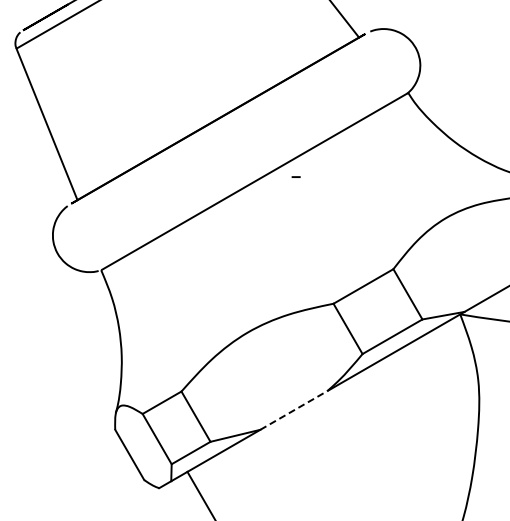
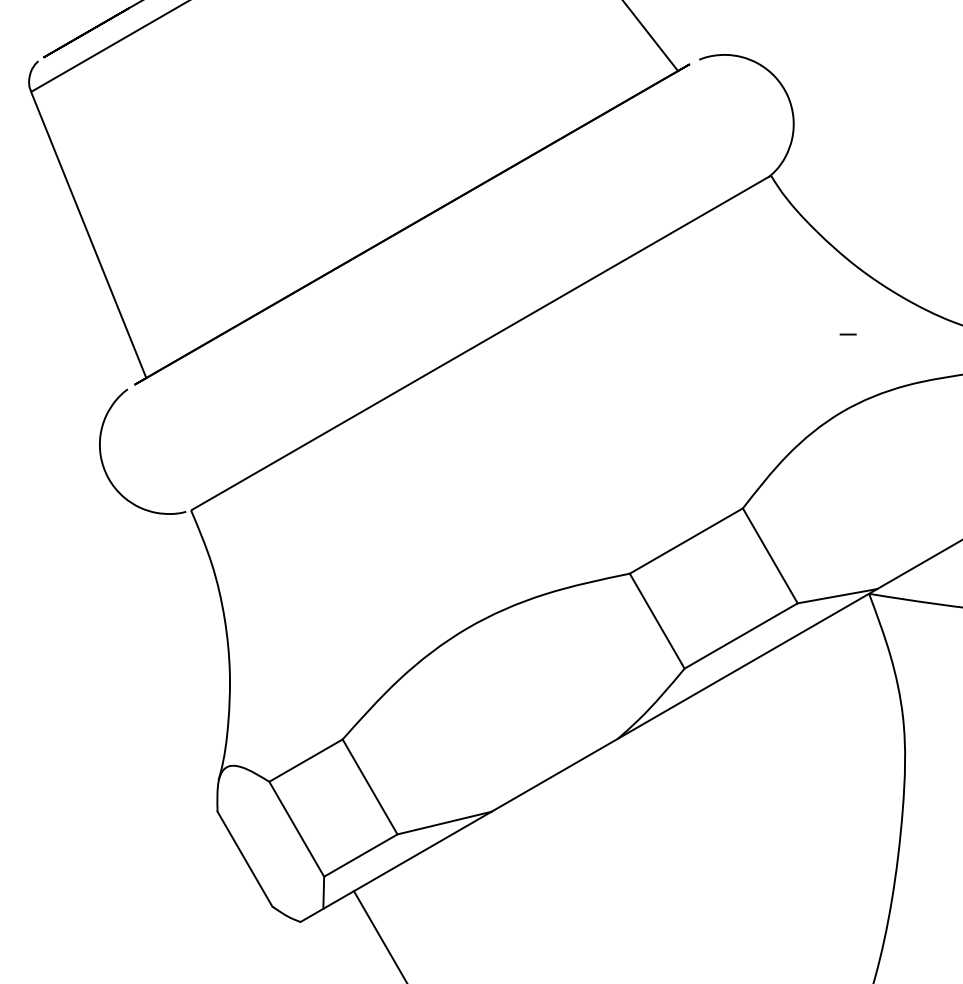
curve: (295, 176) -> (846, 333), moved
line: (293, 410) -> (554, 775), dashed -> solid

